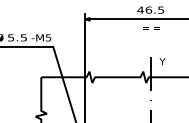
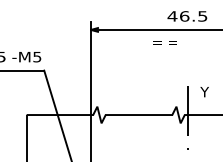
text: (151, 28) -> (165, 43), moved

